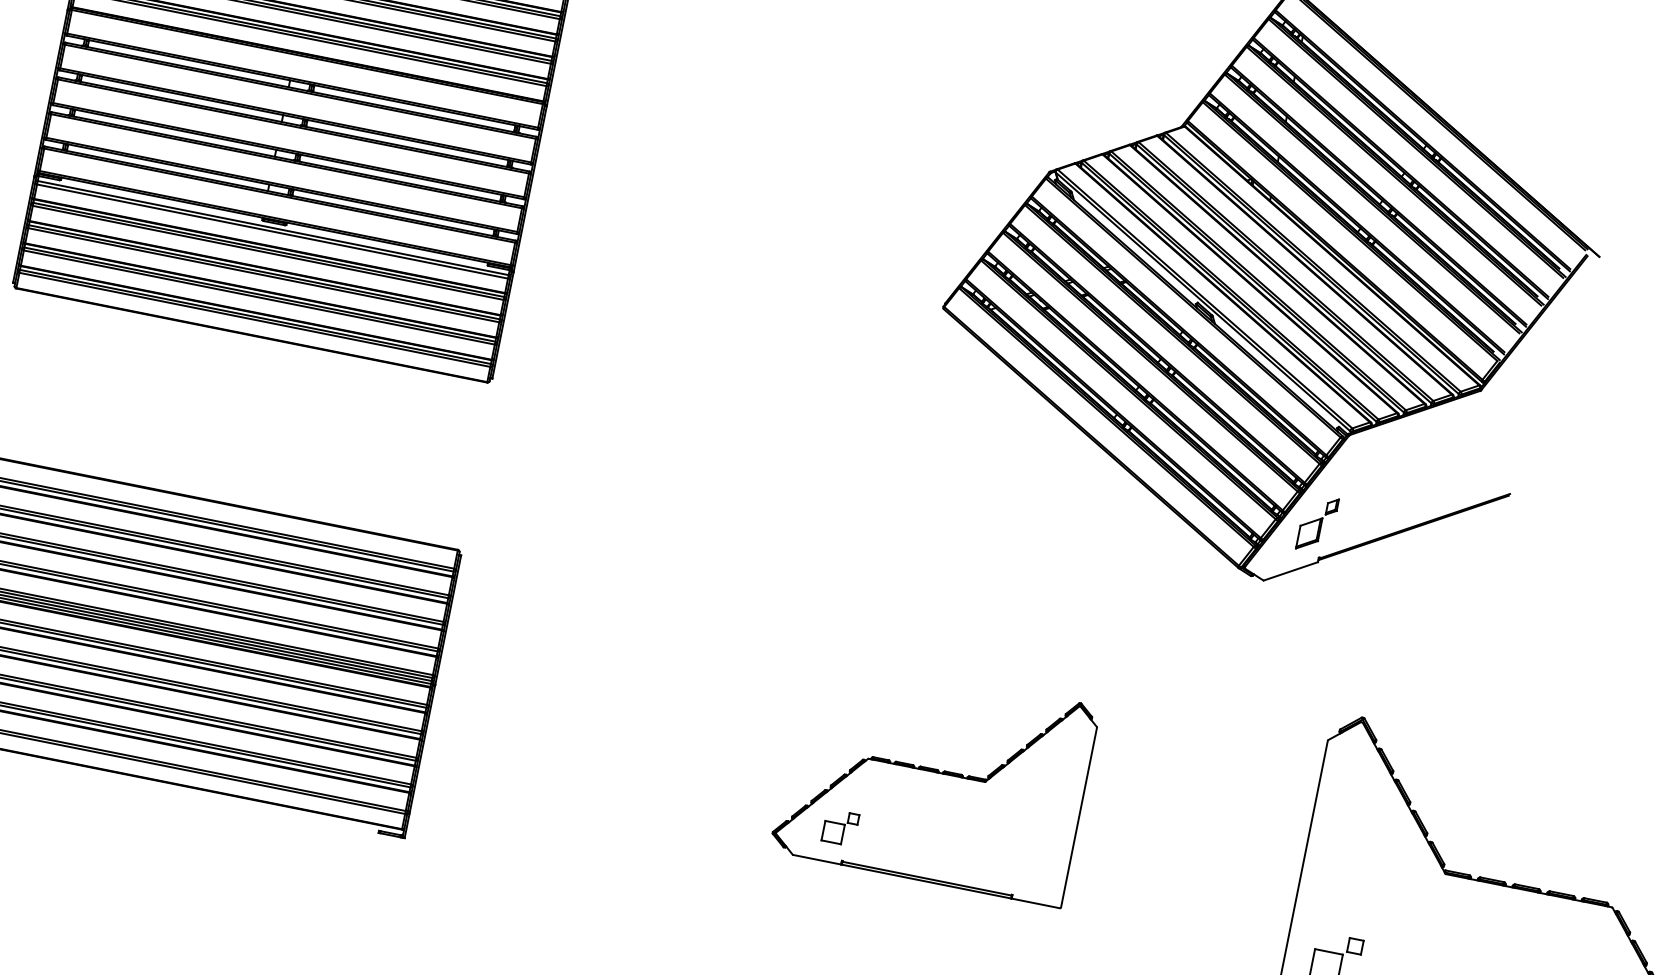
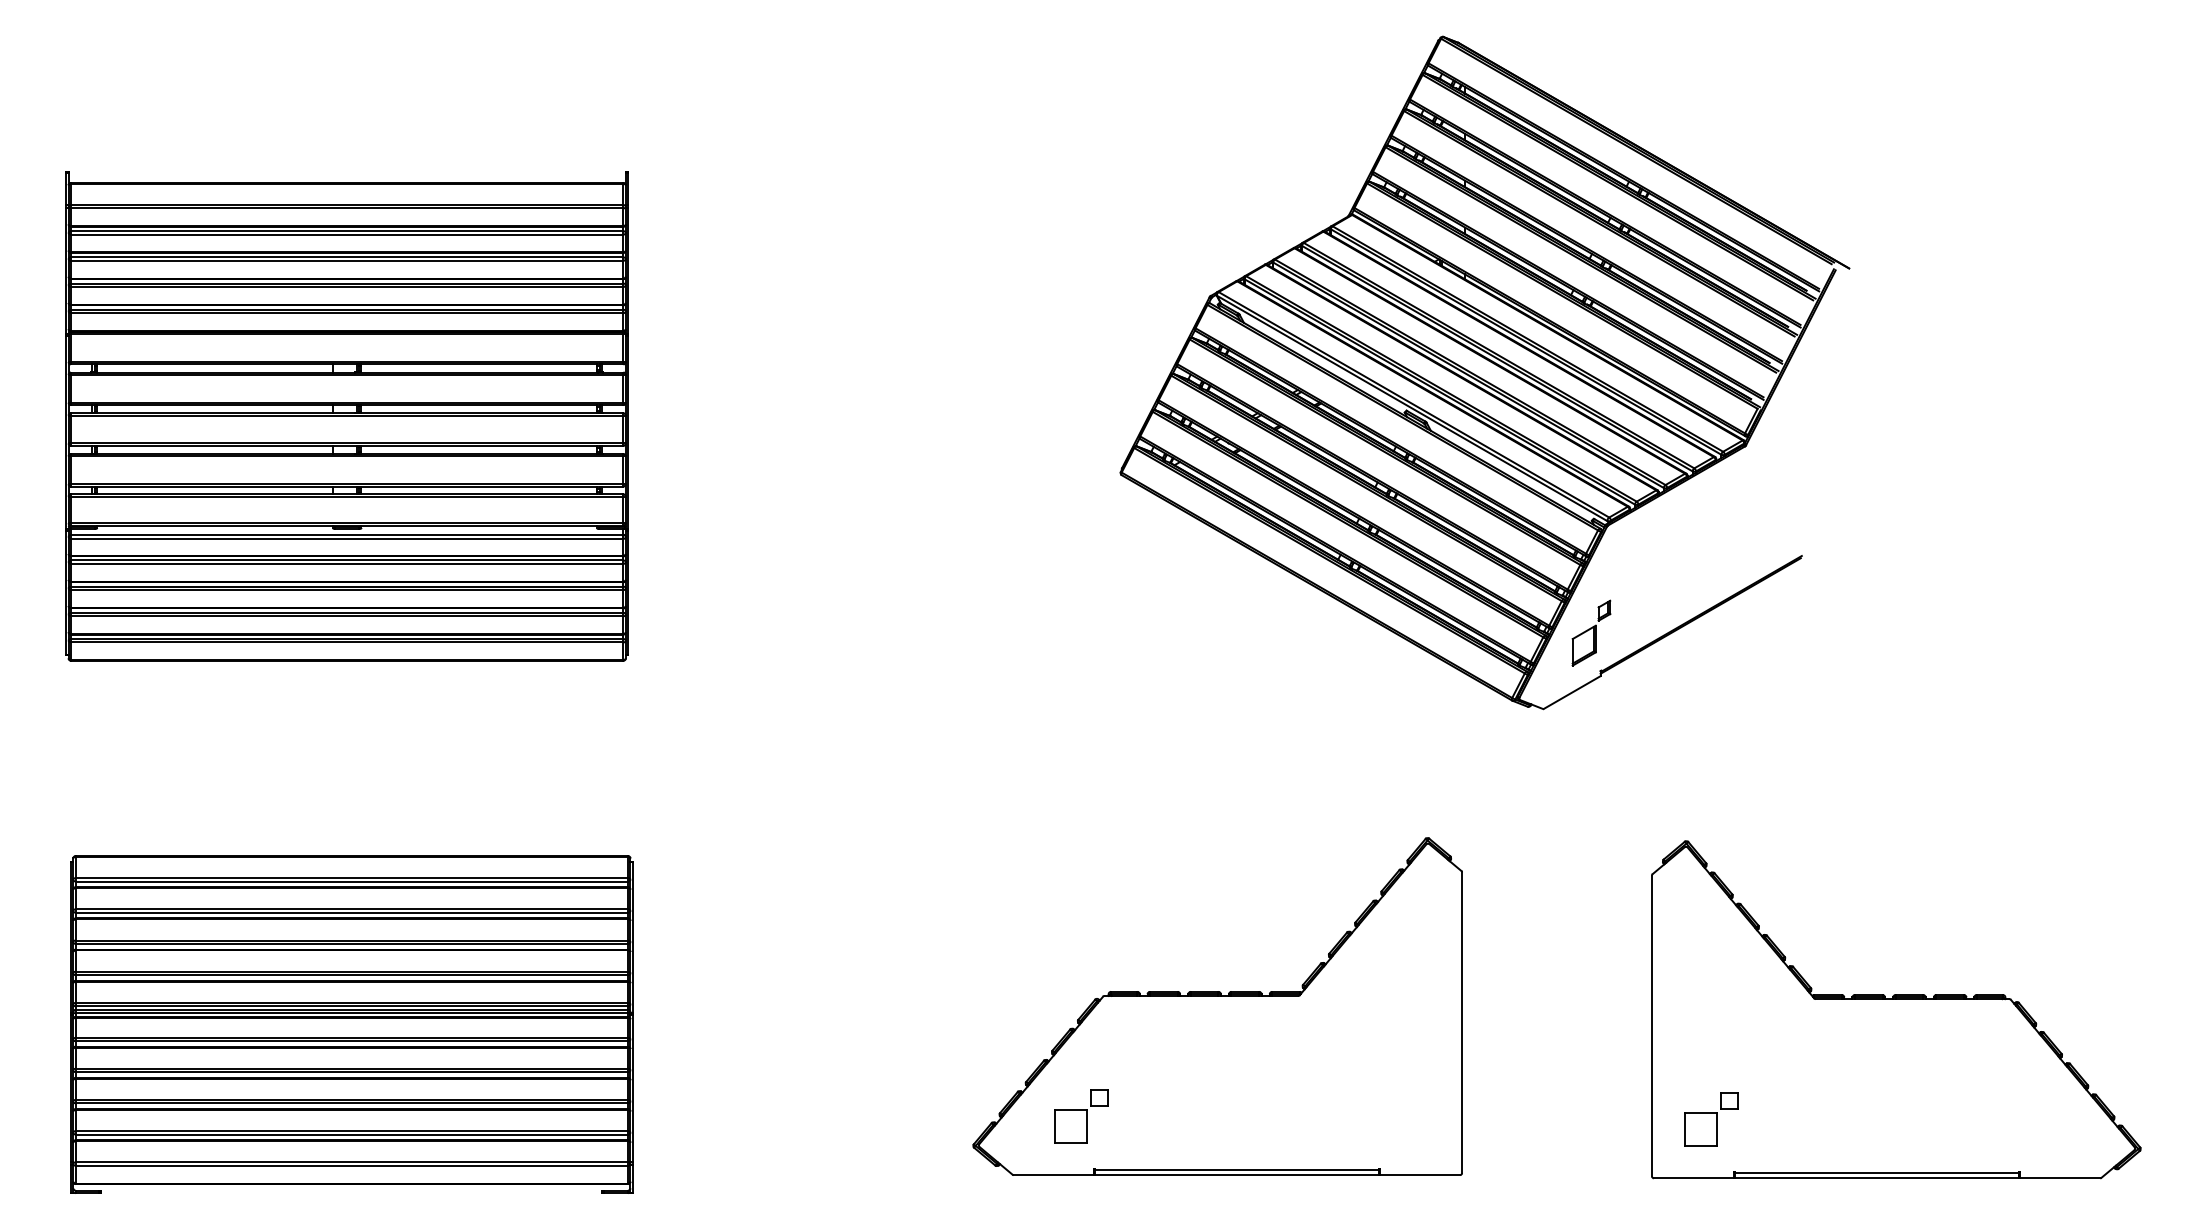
part: (934, 778) -> (1217, 1006), size x1.43

